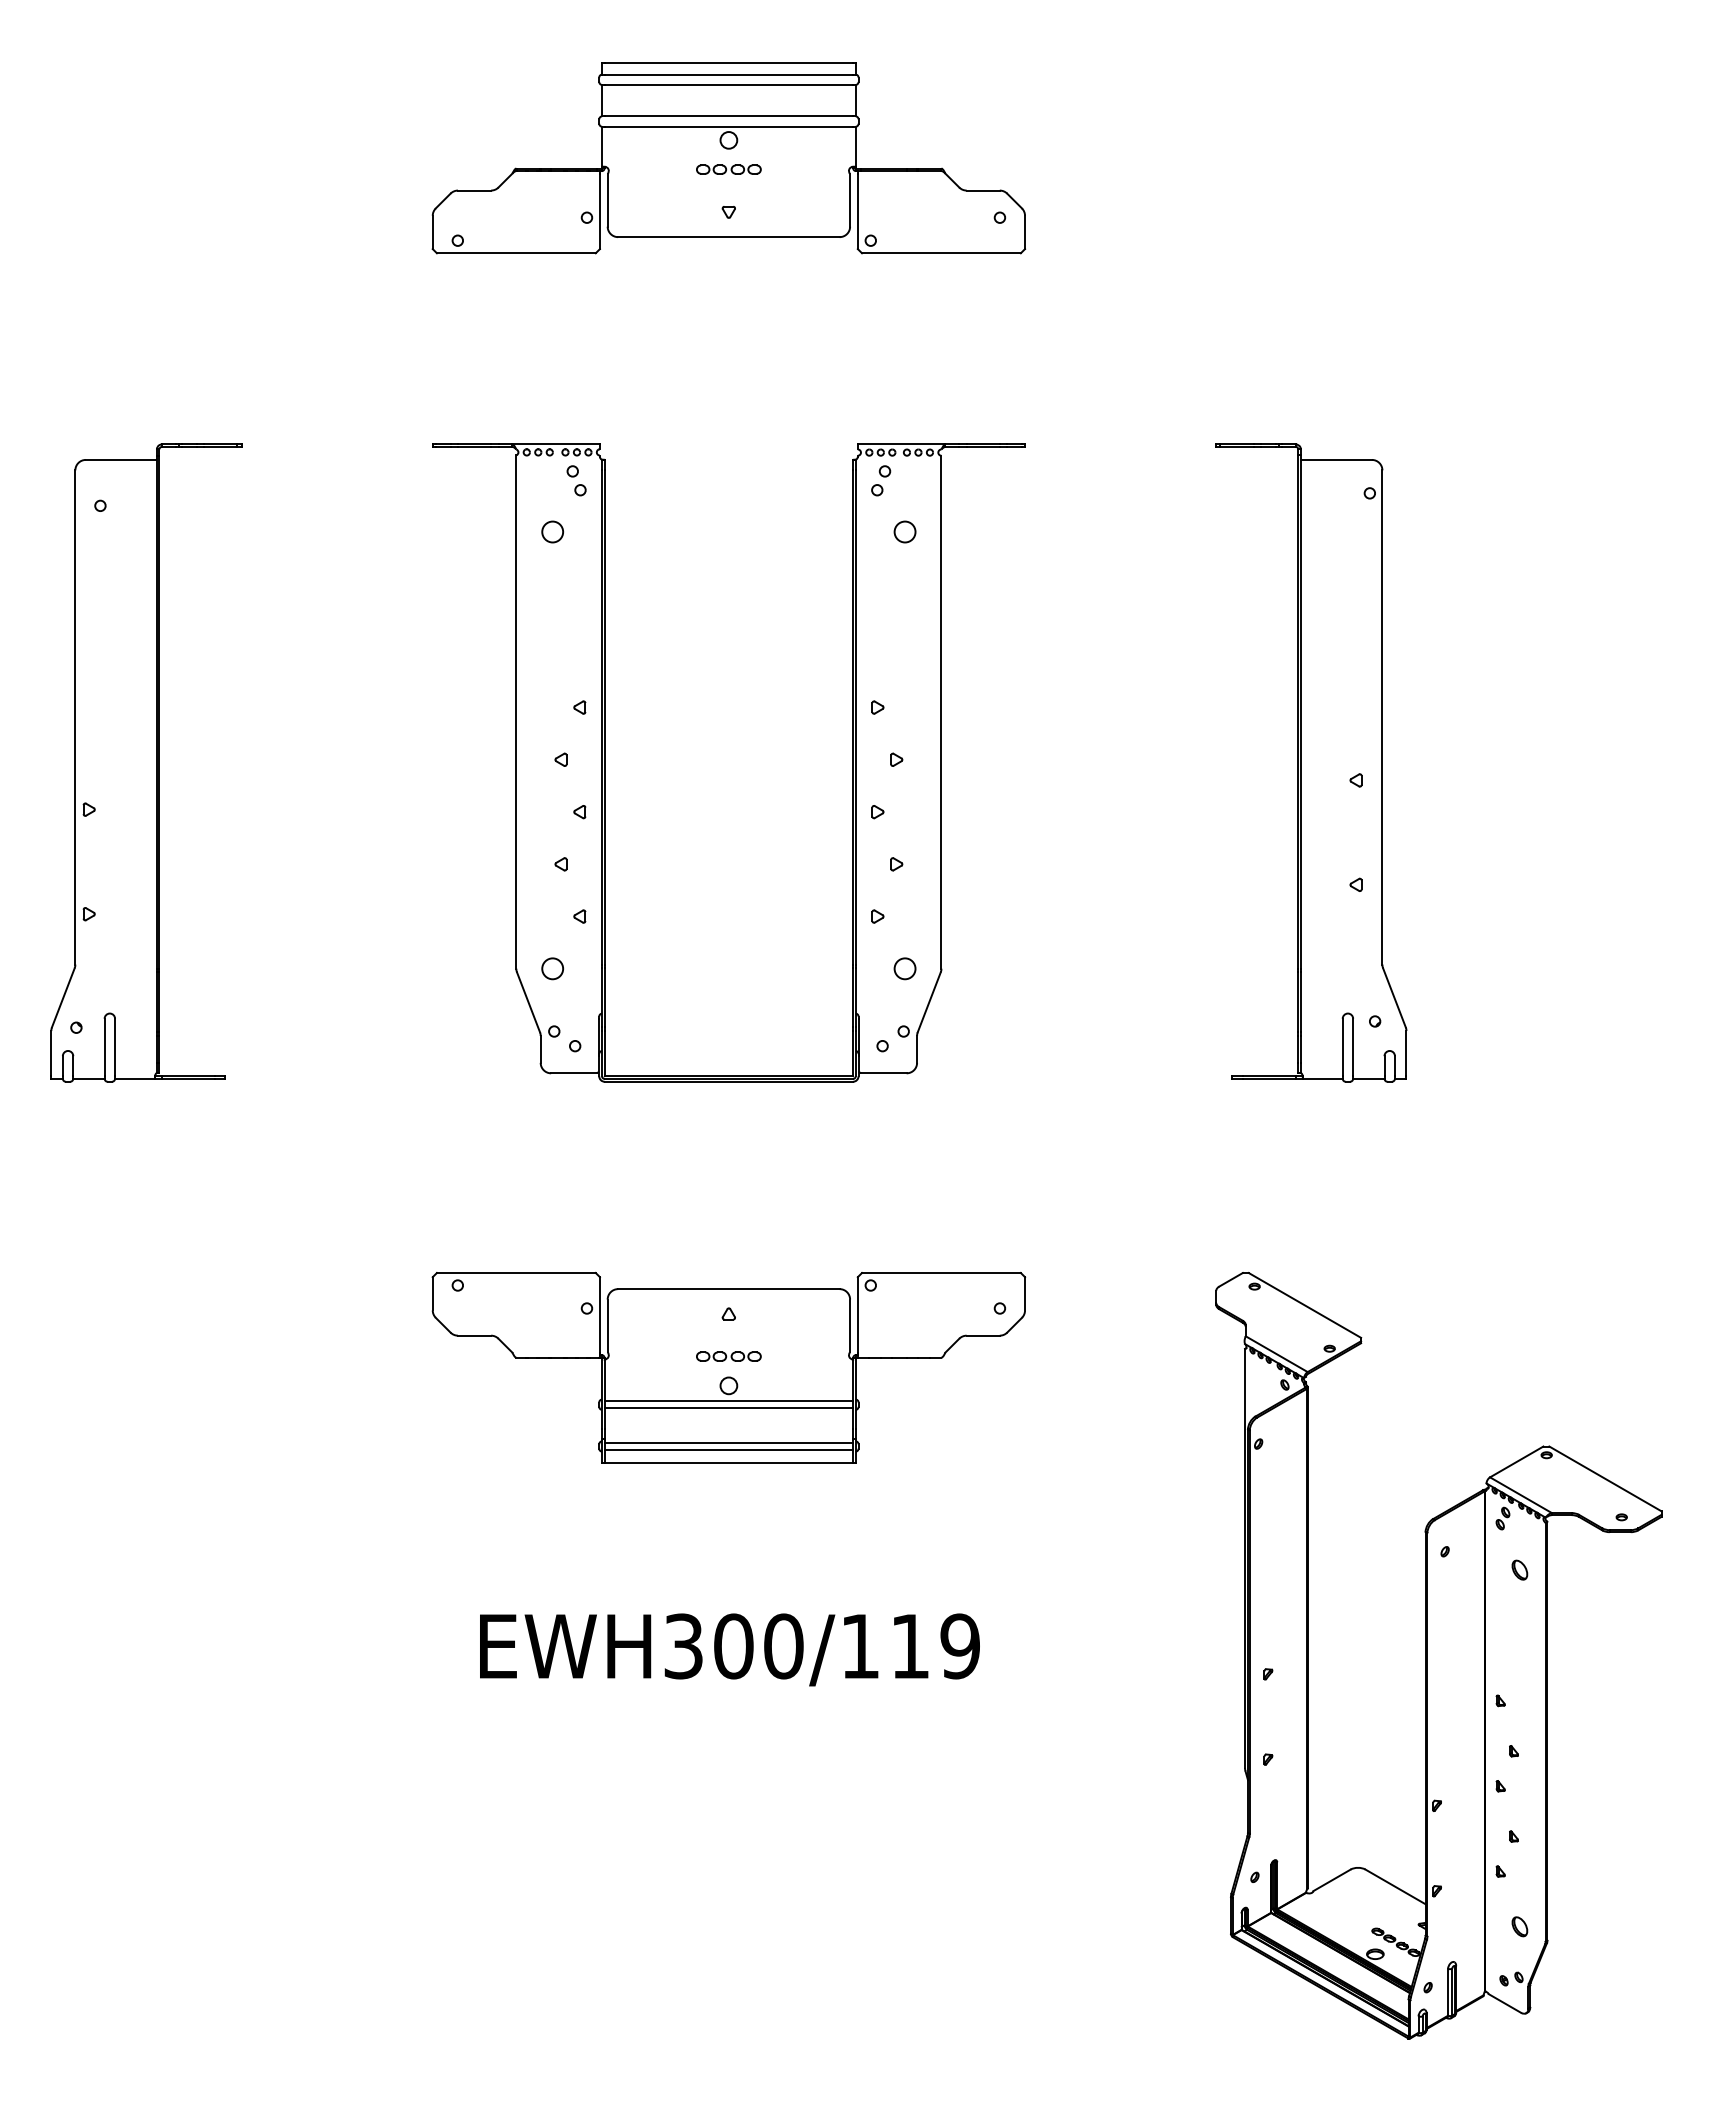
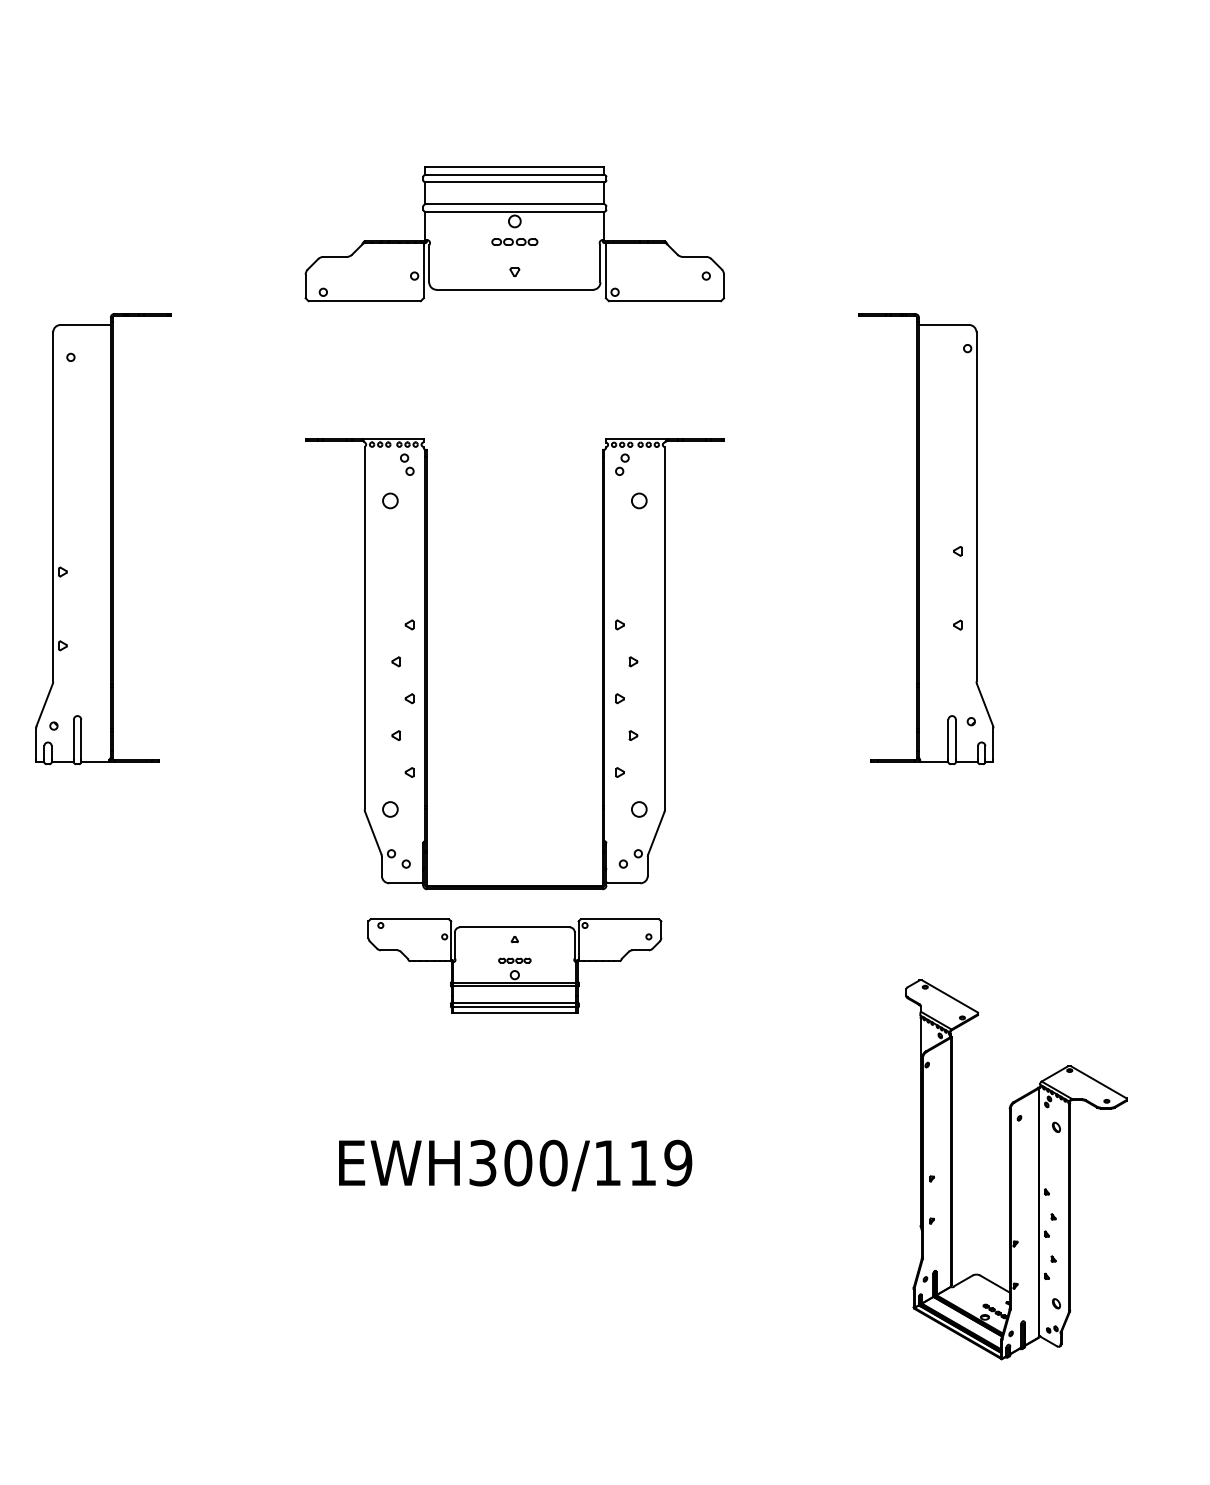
part: (728, 158) -> (514, 234), moved
part: (605, 762) -> (427, 663), moved
part: (728, 1367) -> (514, 966), size x0.7
part: (1438, 1655) -> (1016, 1169), size x0.7

